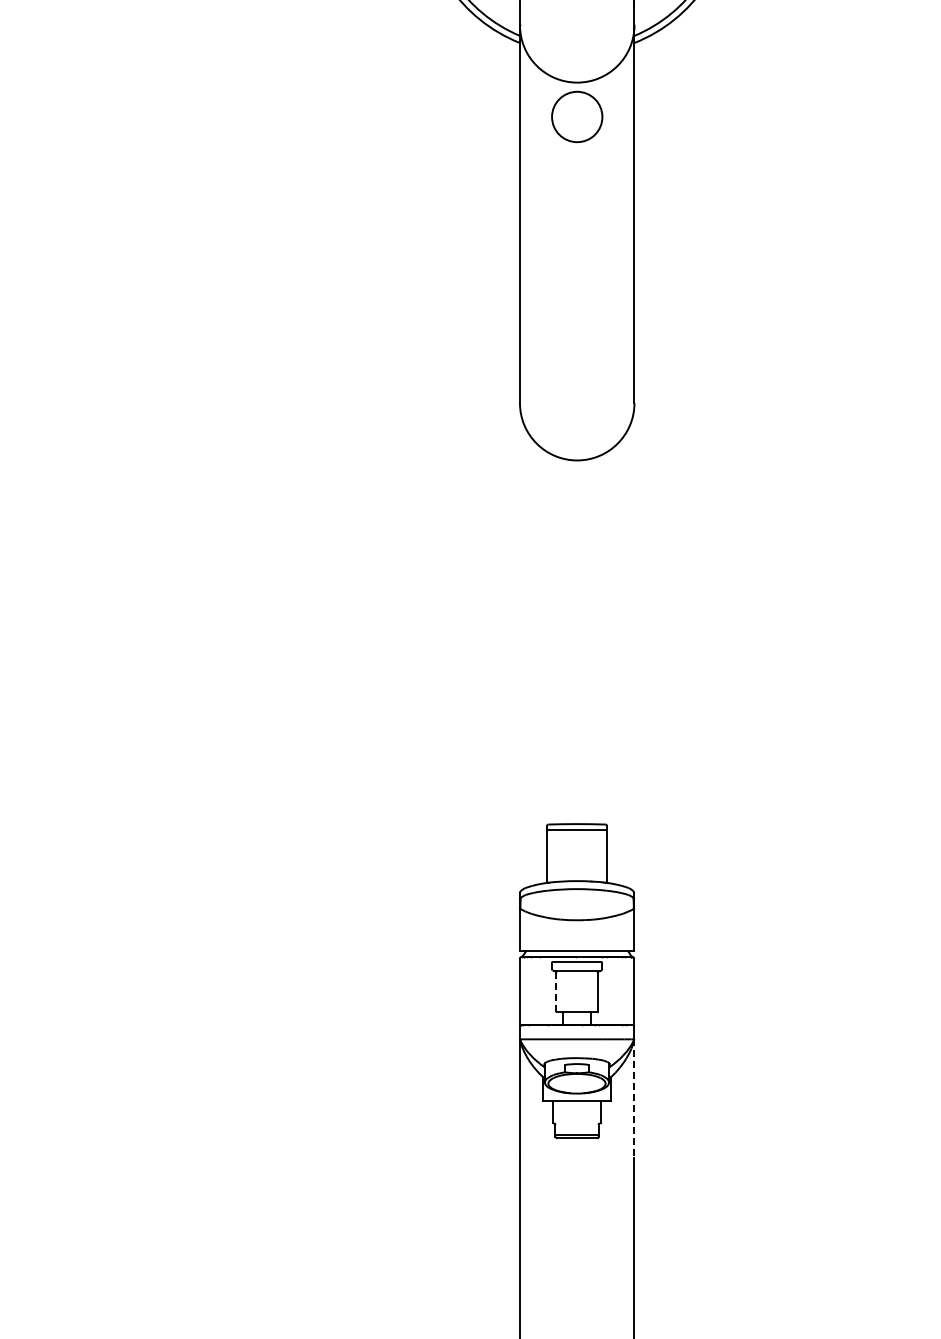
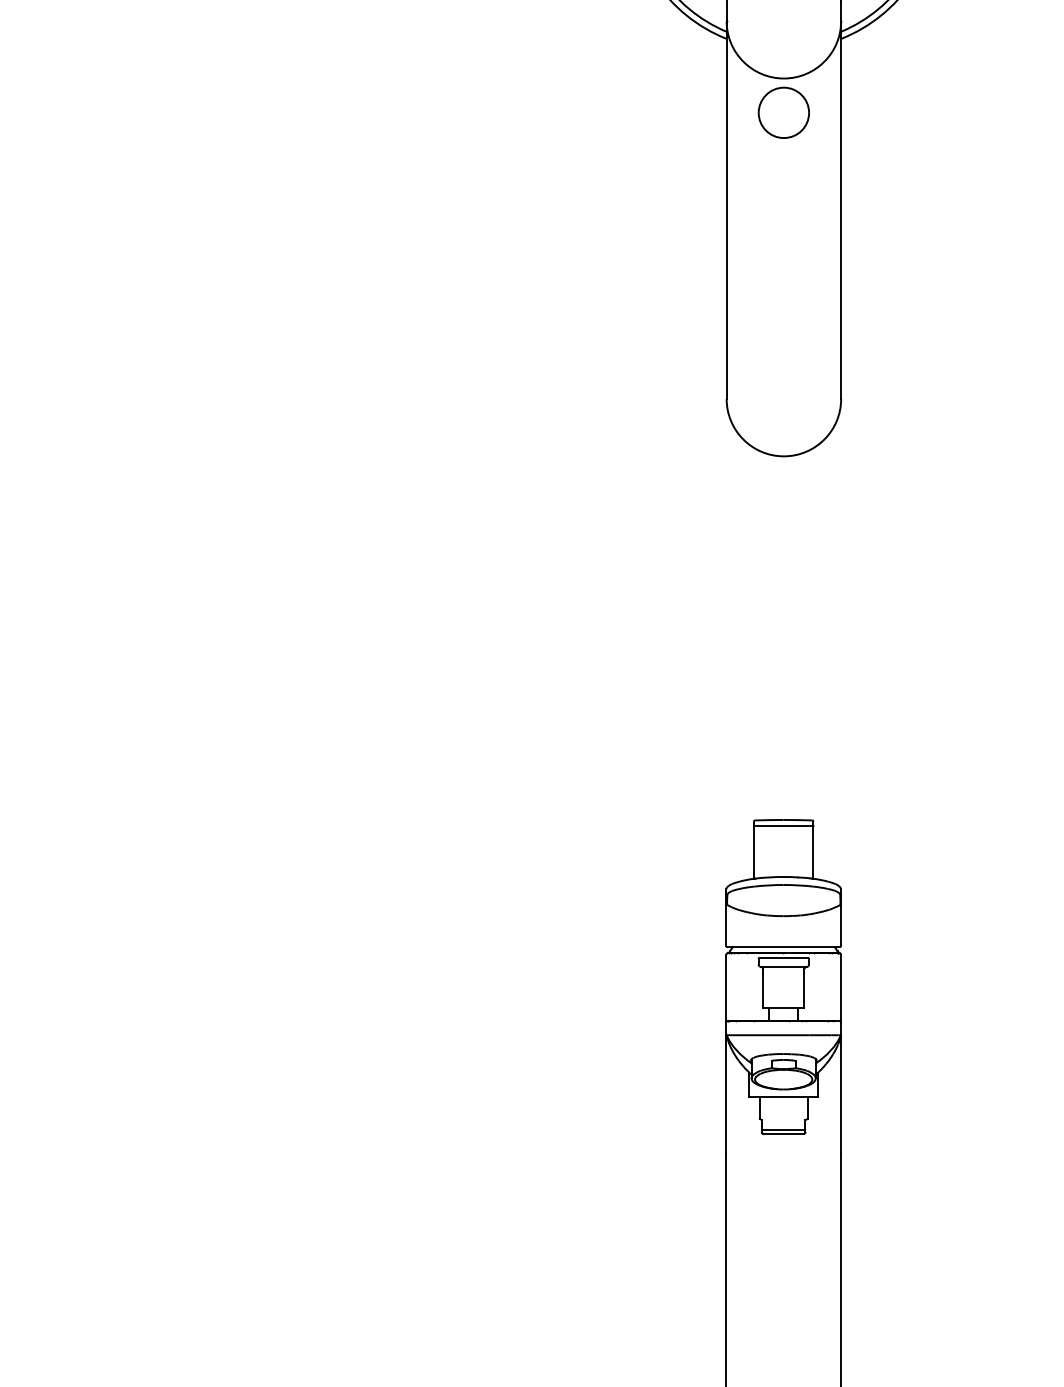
line: (556, 994) -> (763, 990), dashed -> solid
line: (633, 1099) -> (840, 1095), dashed -> solid

